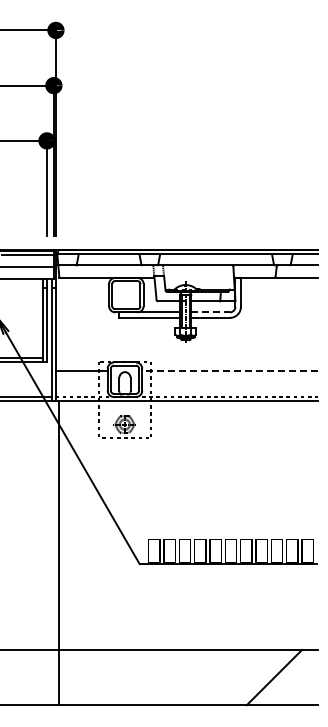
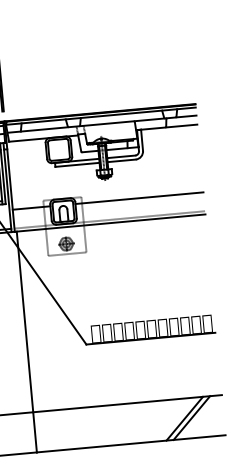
line: (211, 312) -> (121, 156), dashed -> solid
line: (229, 371) -> (138, 198), dashed -> solid
line: (264, 677) -> (184, 418), added

